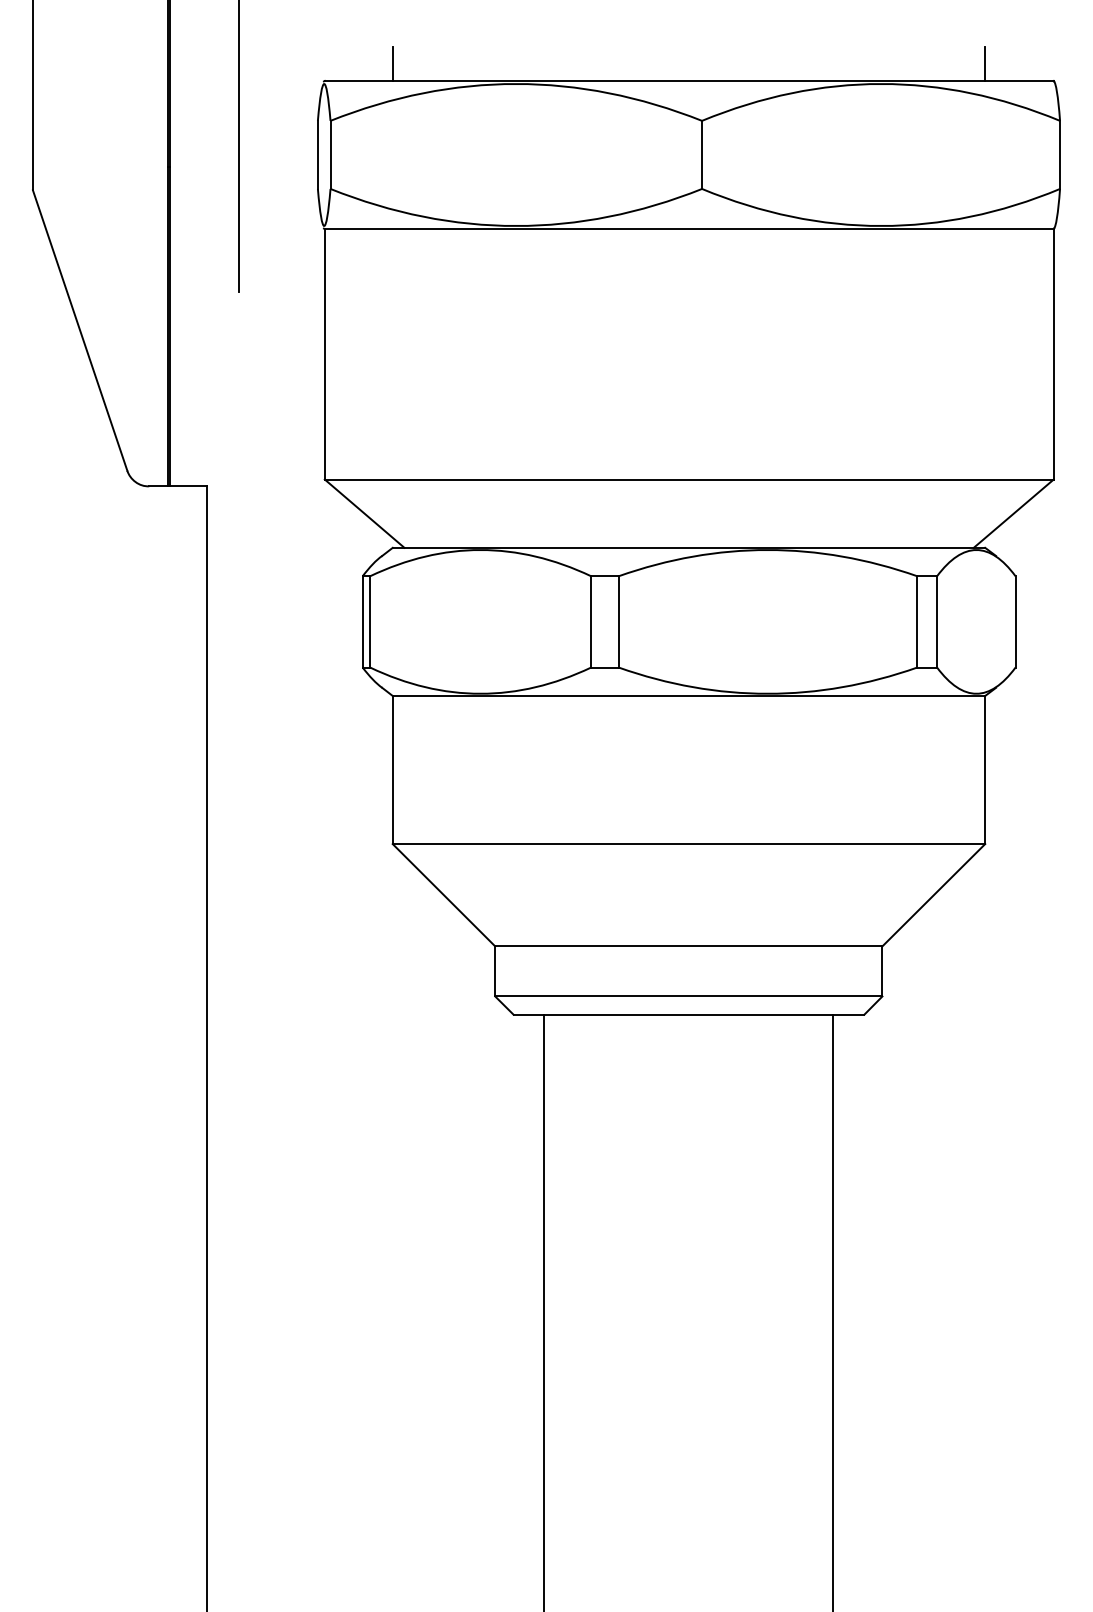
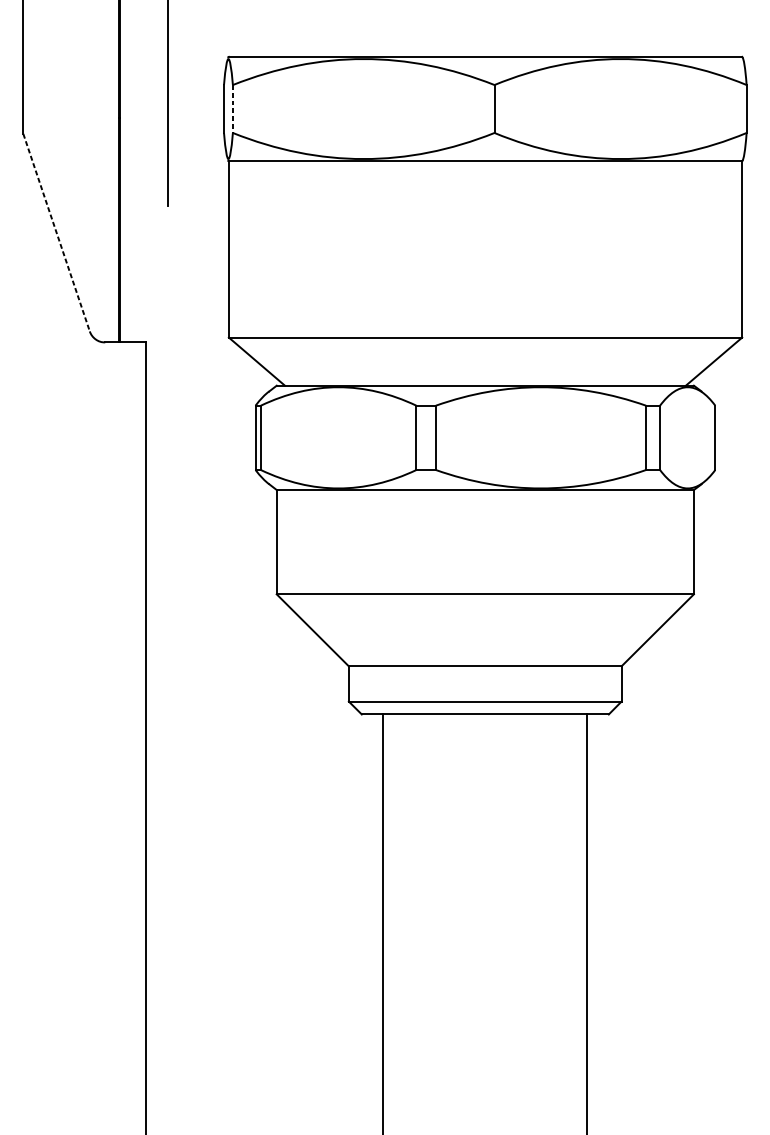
line: (392, 63) -> (276, 44), removed
line: (985, 63) -> (694, 44), removed
line: (330, 155) -> (232, 109), solid -> dashed
line: (80, 330) -> (56, 232), solid -> dashed

